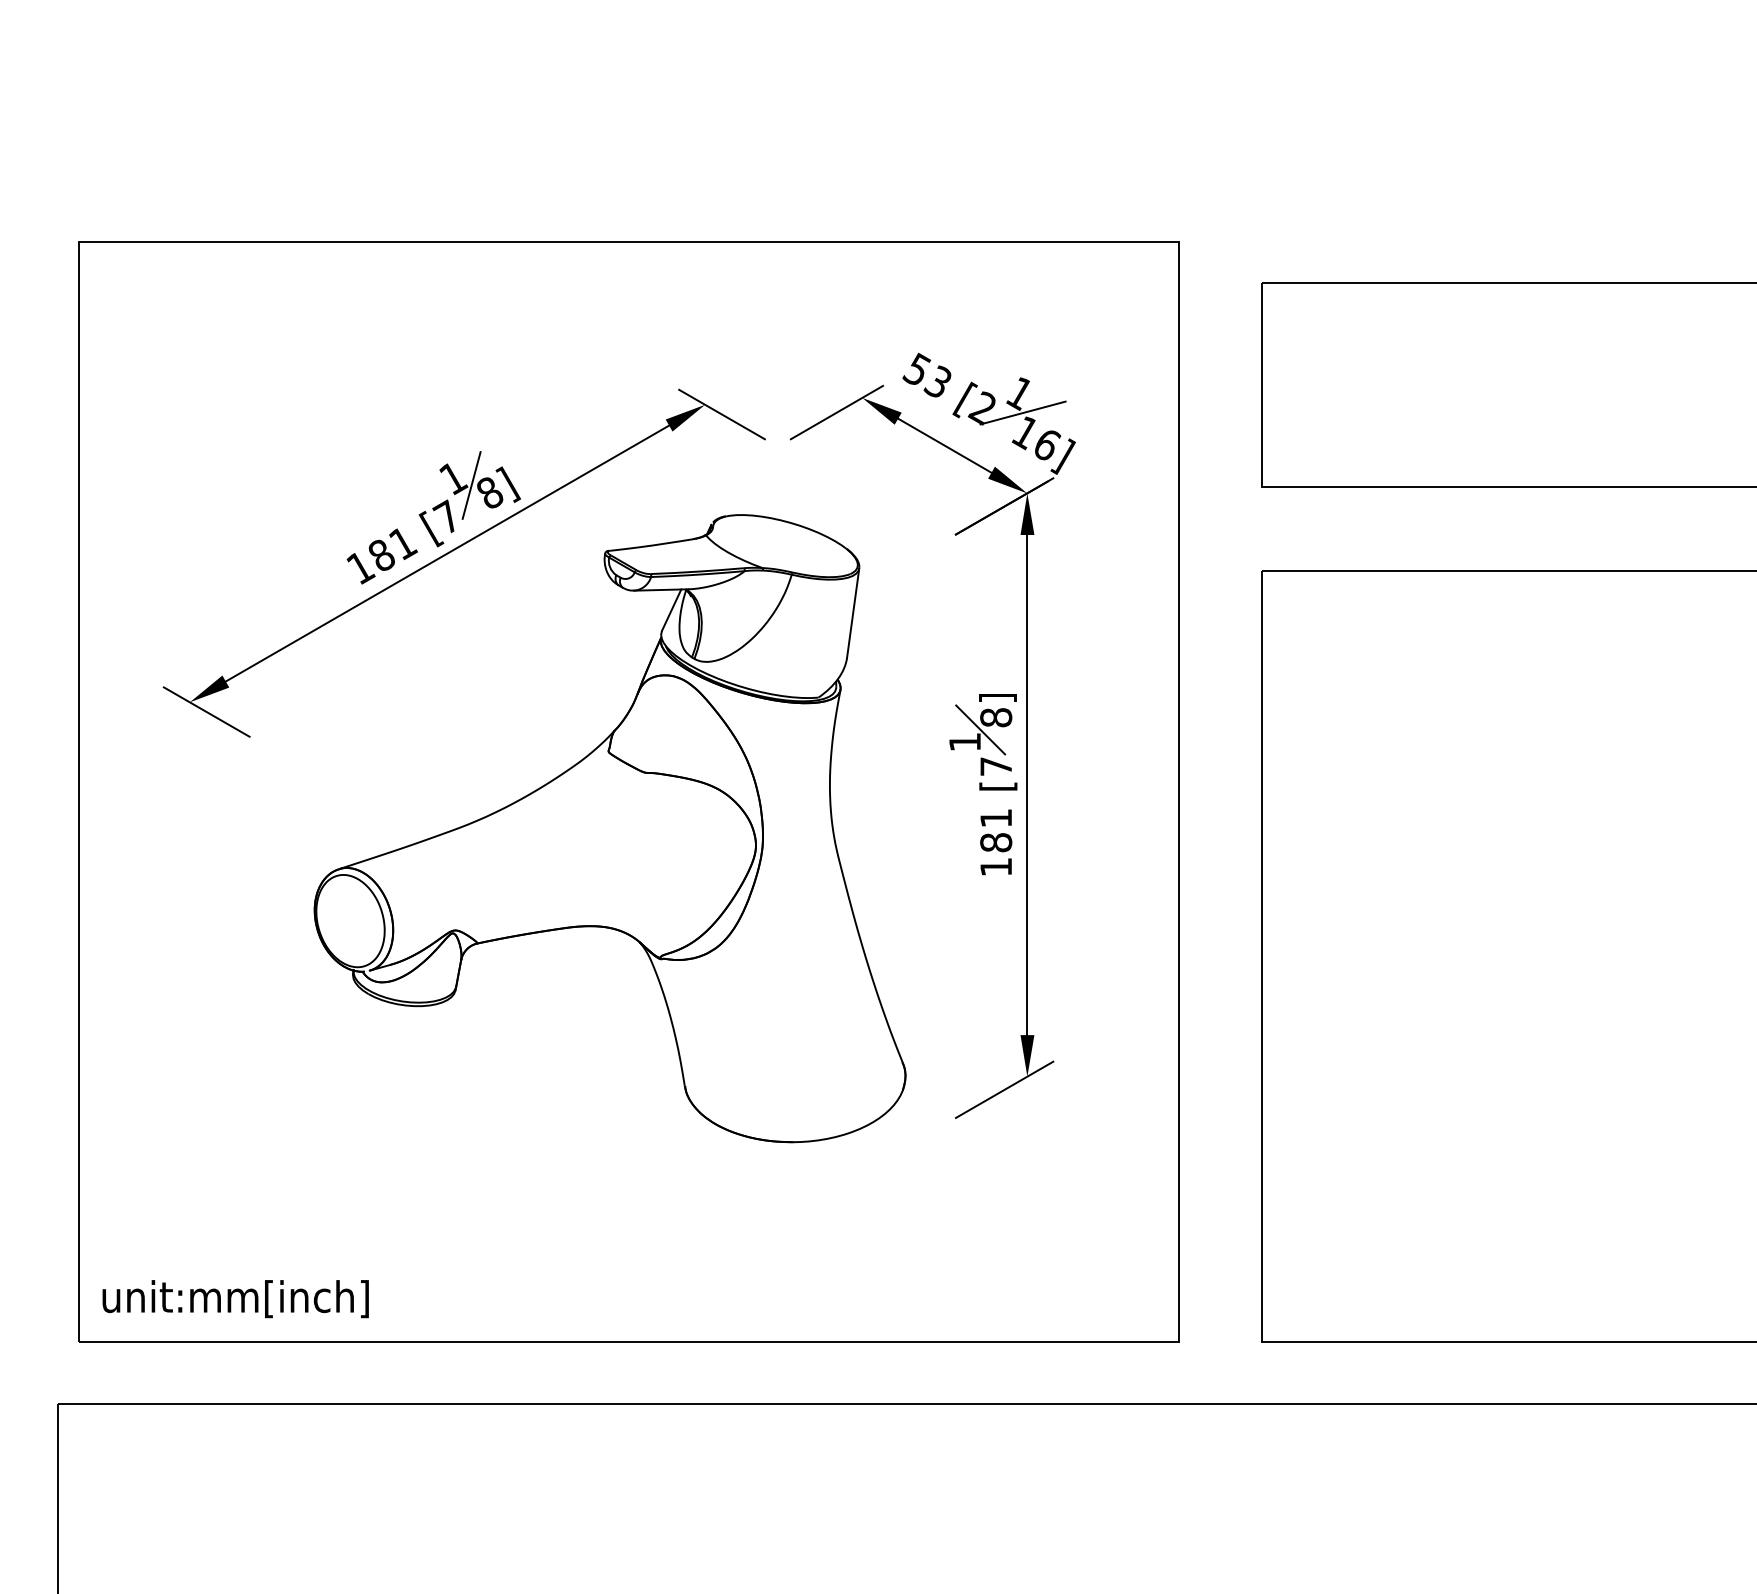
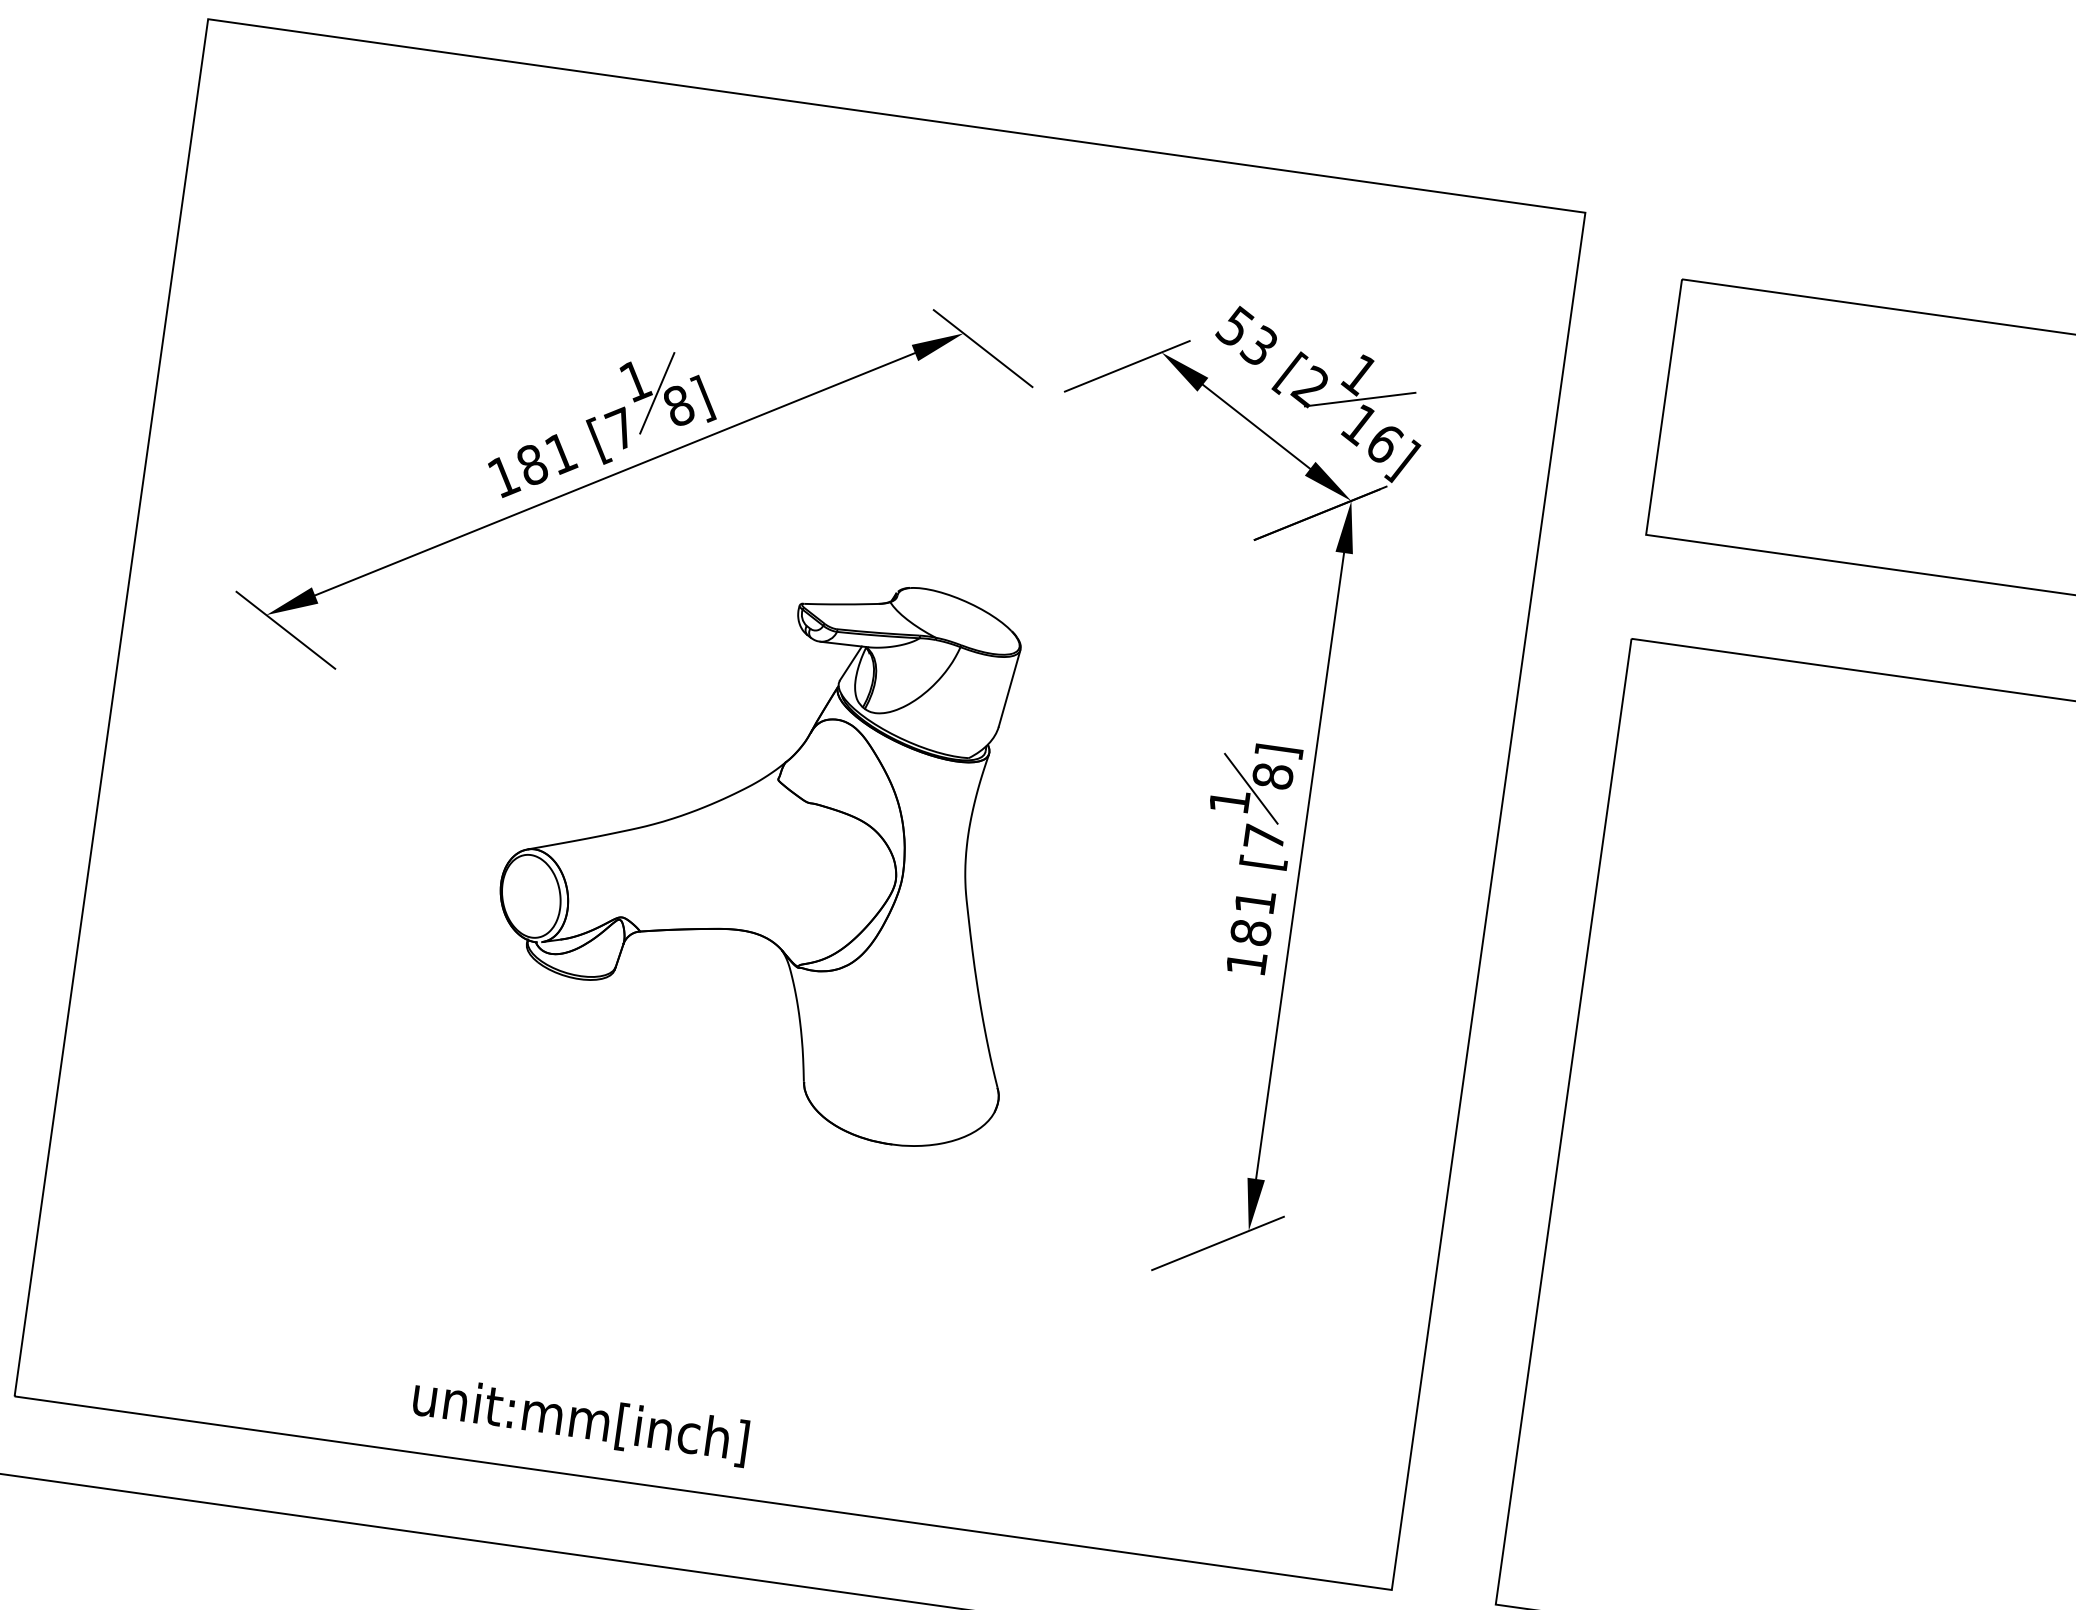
part: (609, 828) -> (769, 846), size x0.7
text: (235, 1299) -> (580, 1421), moved

